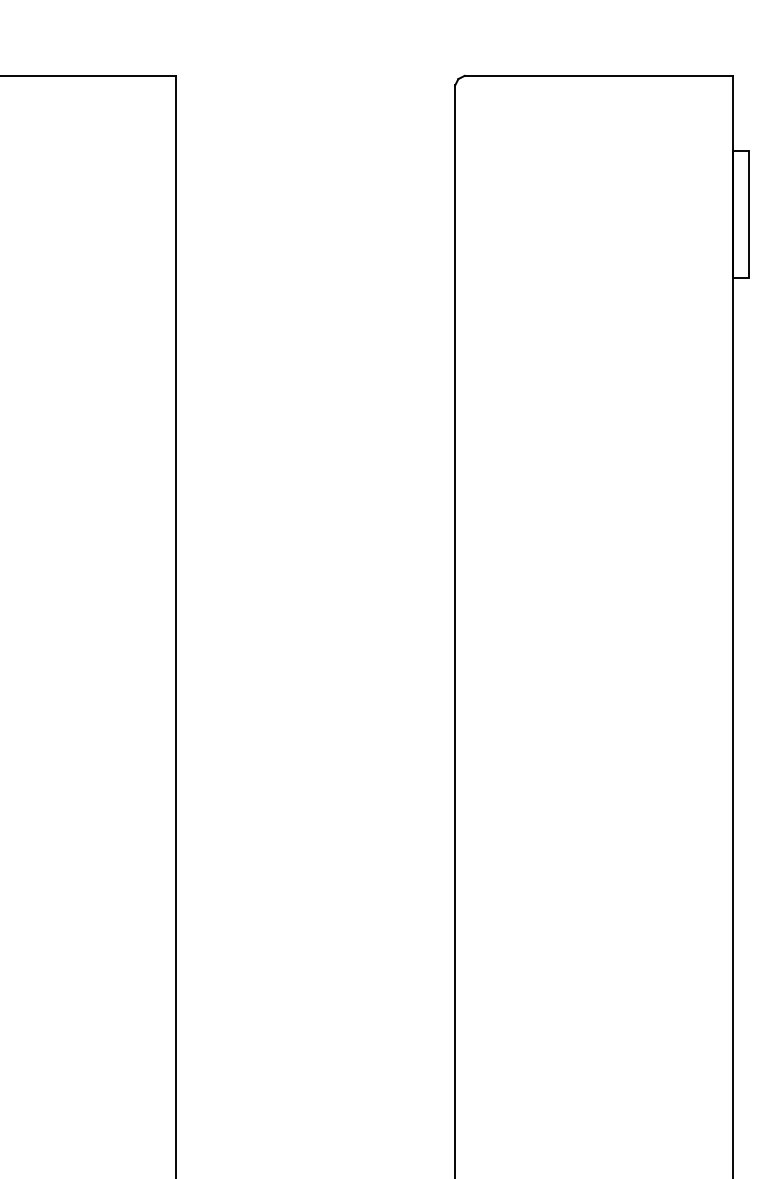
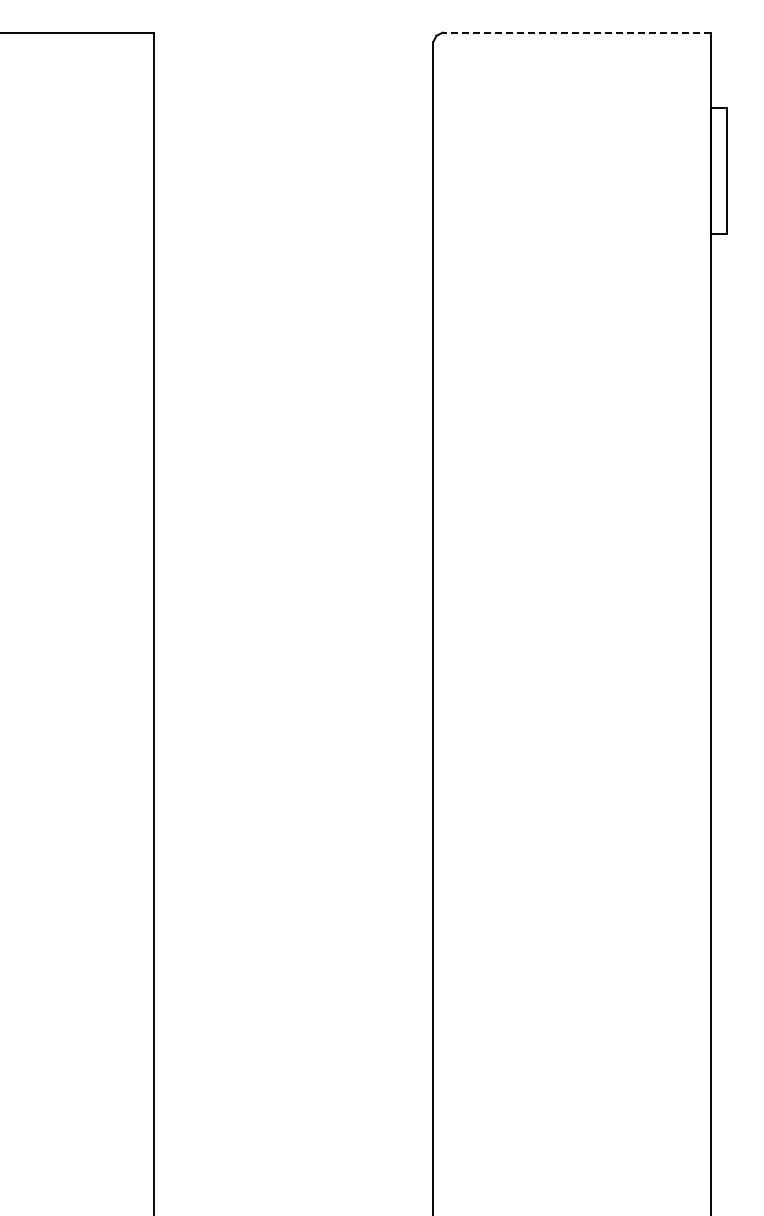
line: (598, 75) -> (576, 32), solid -> dashed

